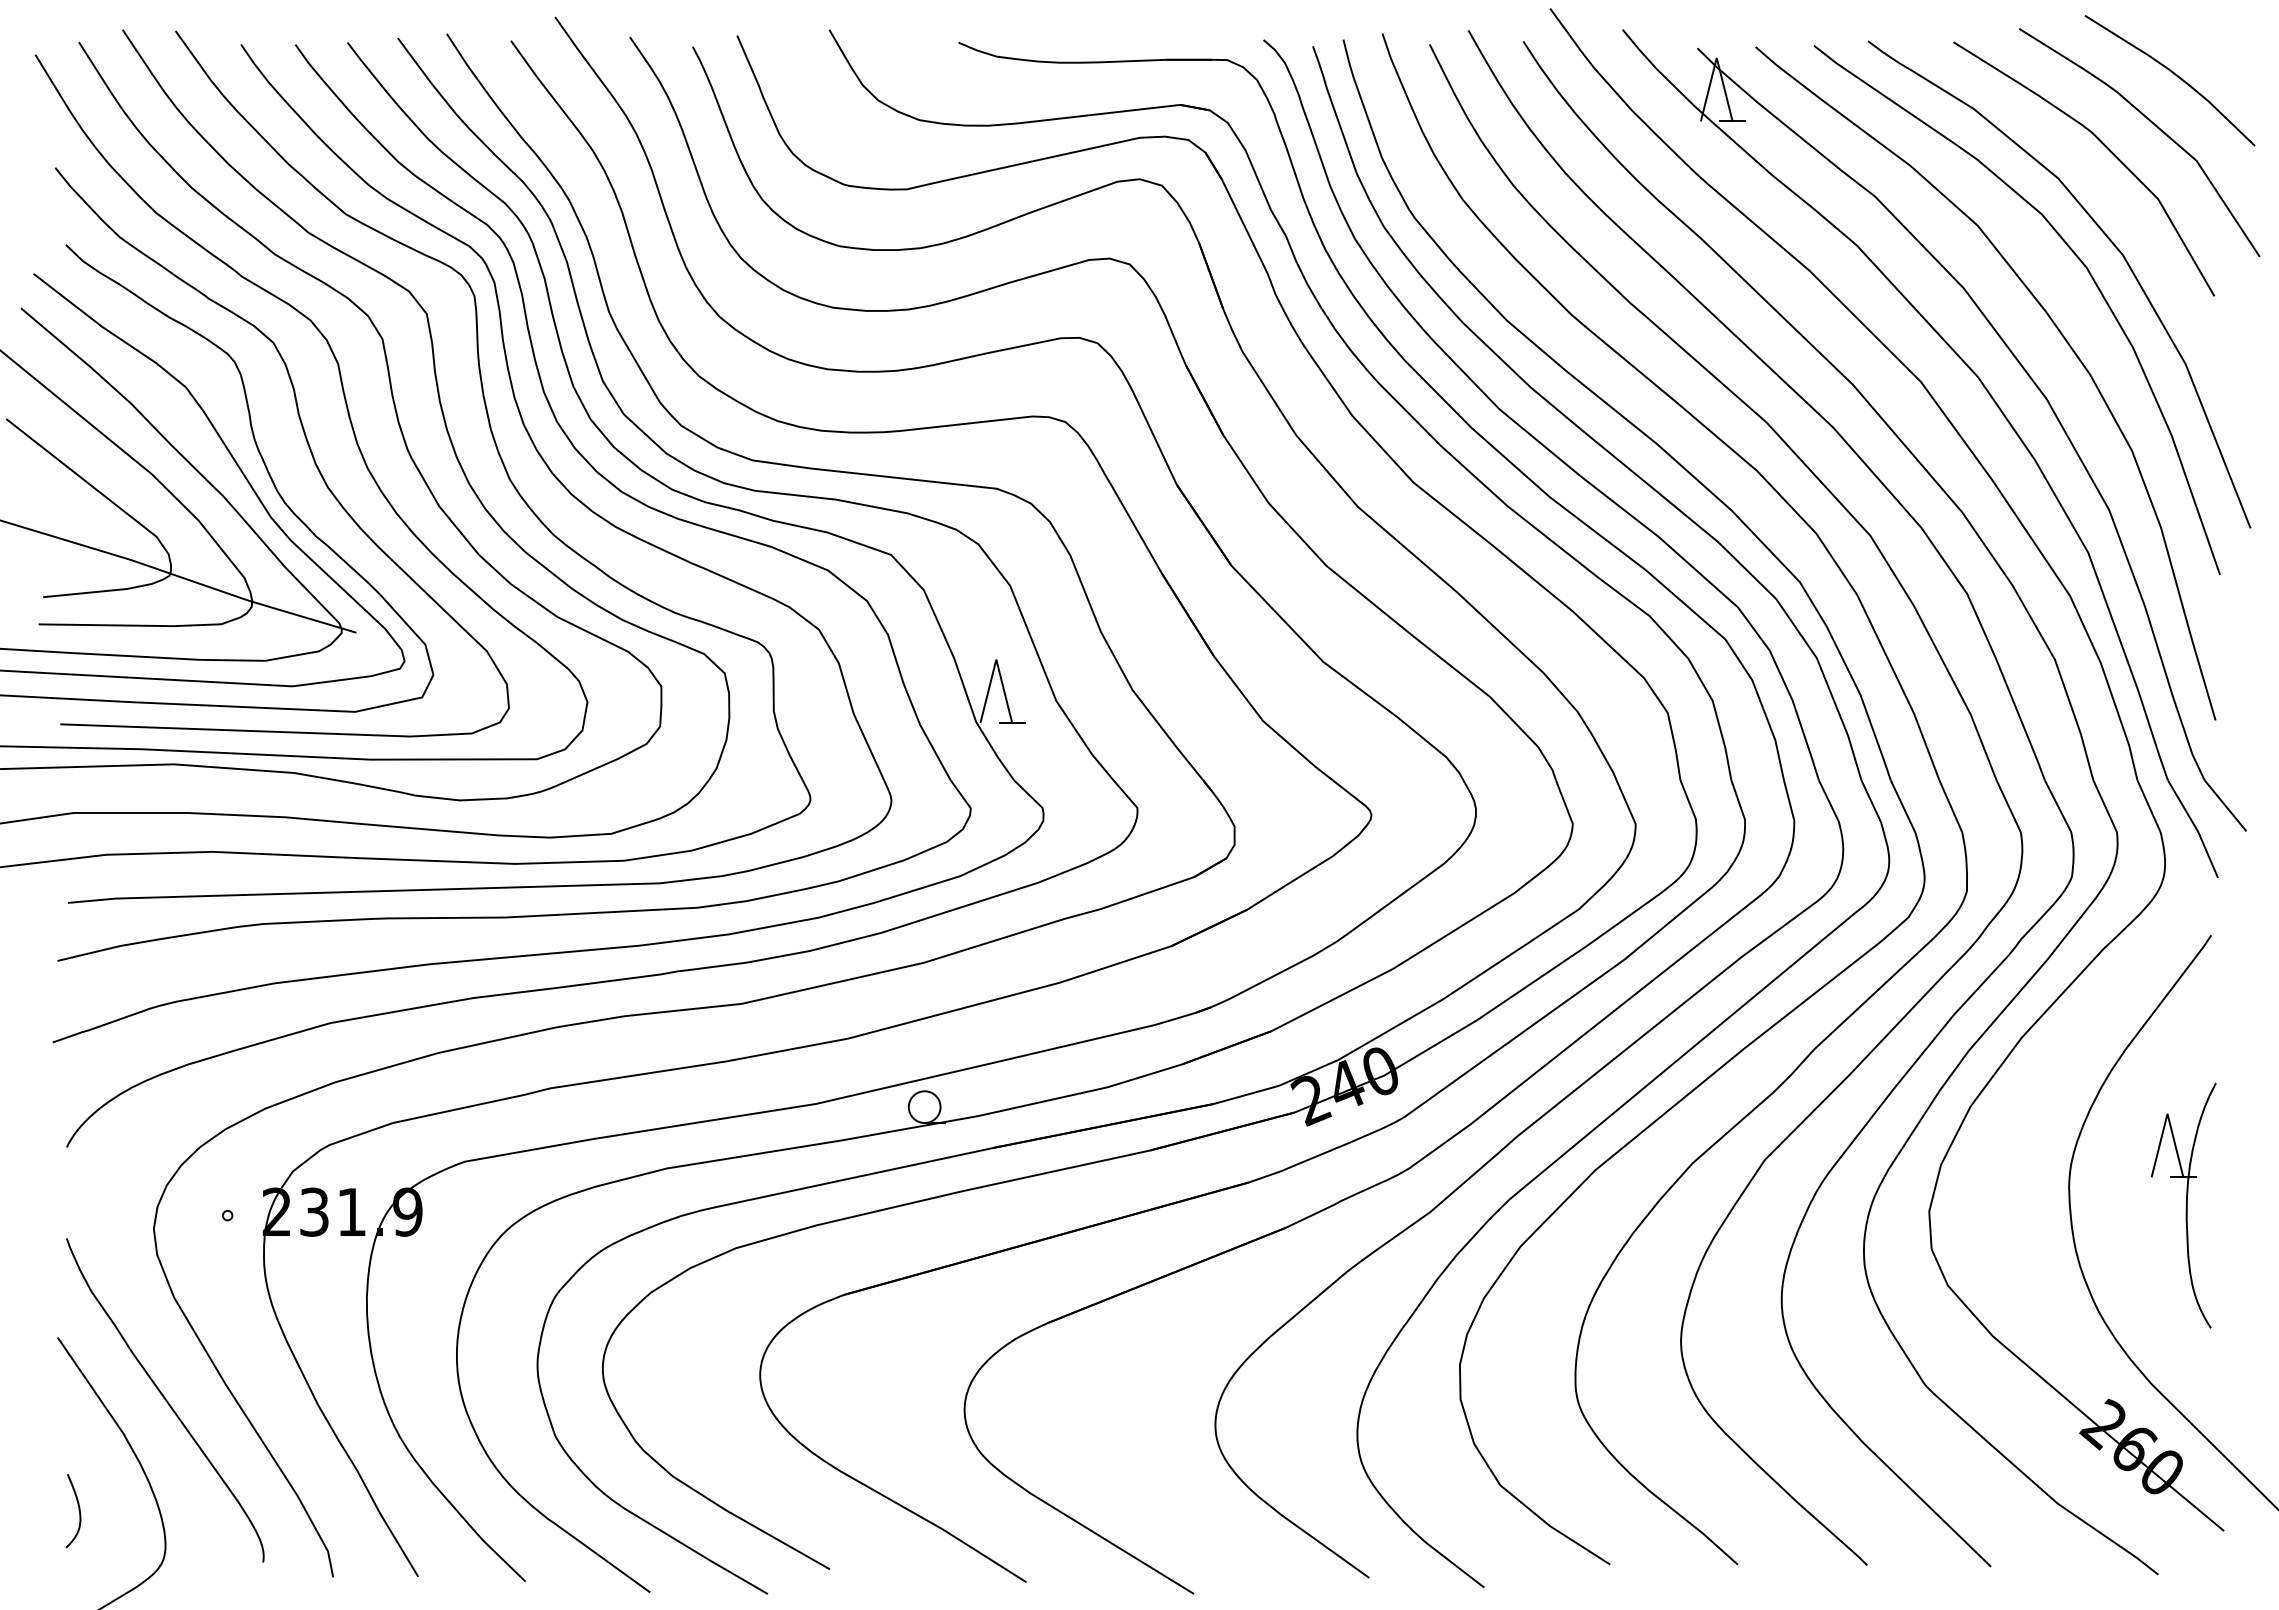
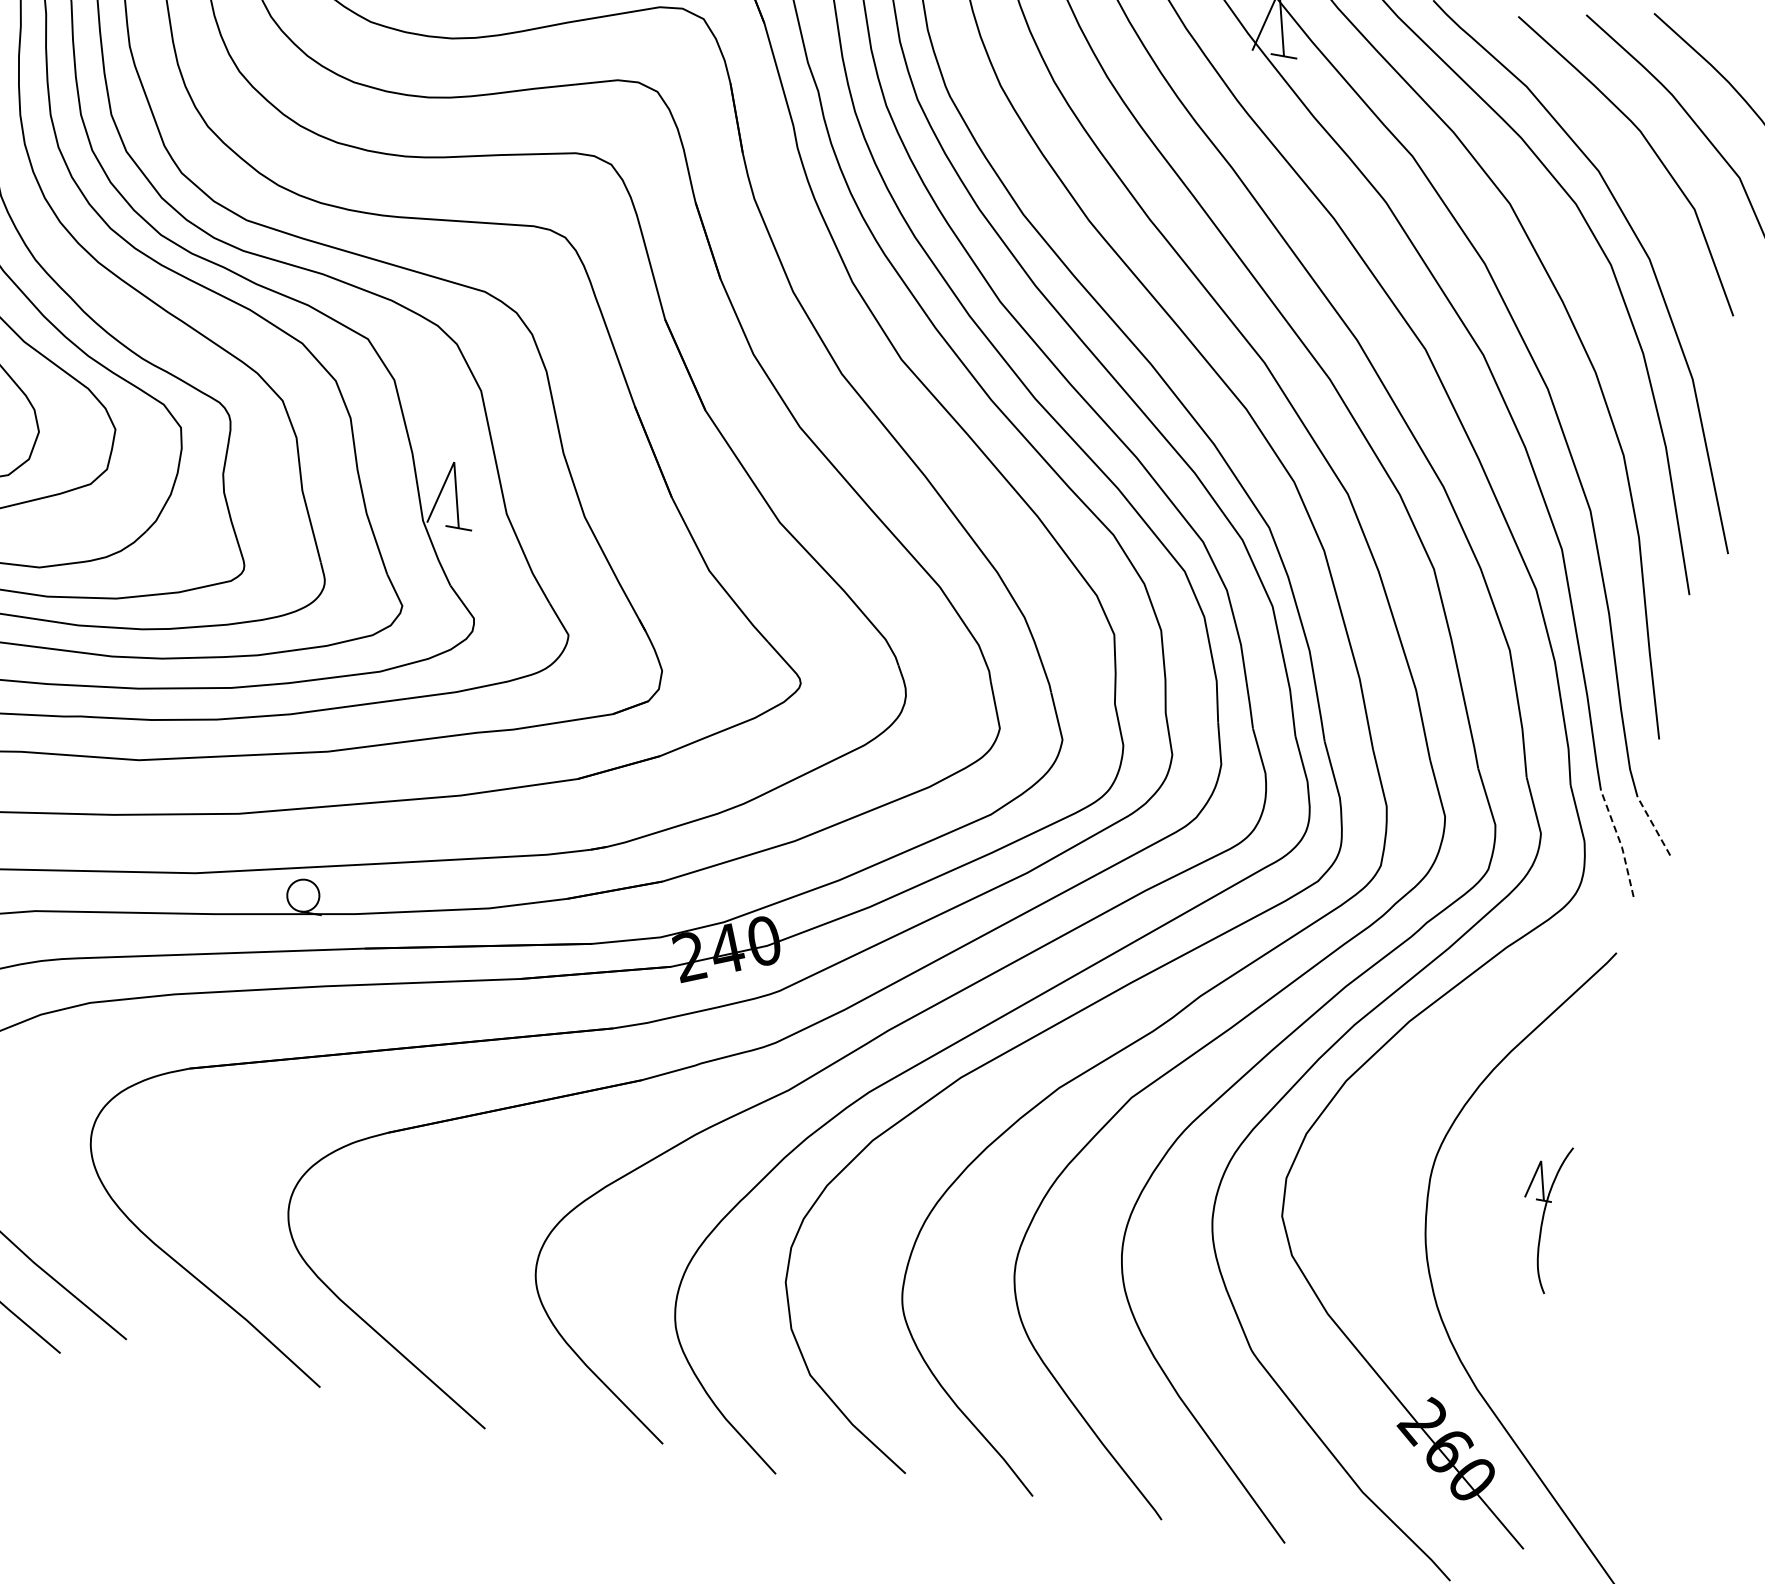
line: (2225, 805) -> (1653, 825), solid -> dashed
line: (2196, 829) -> (1620, 844), solid -> dashed
part: (2183, 1205) -> (1541, 1217), size x0.6

